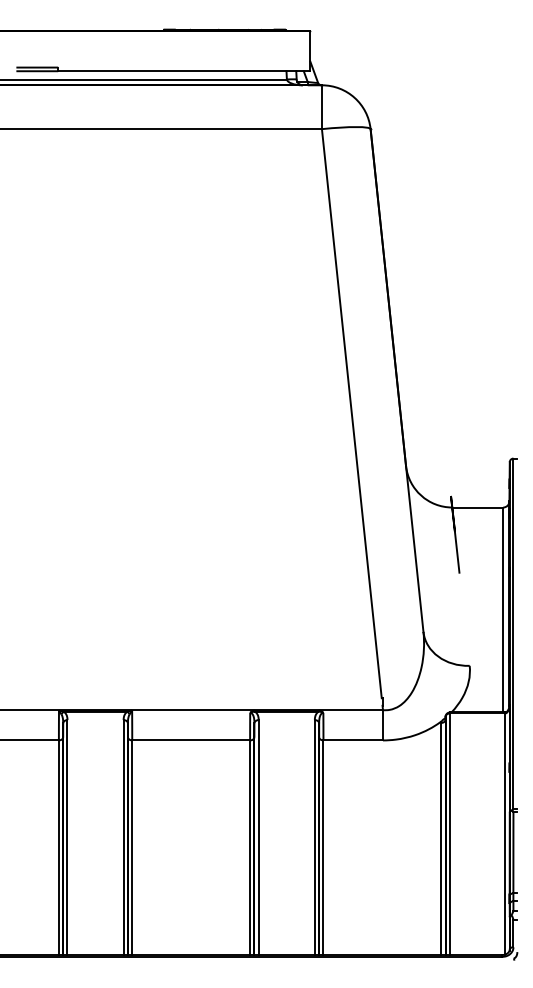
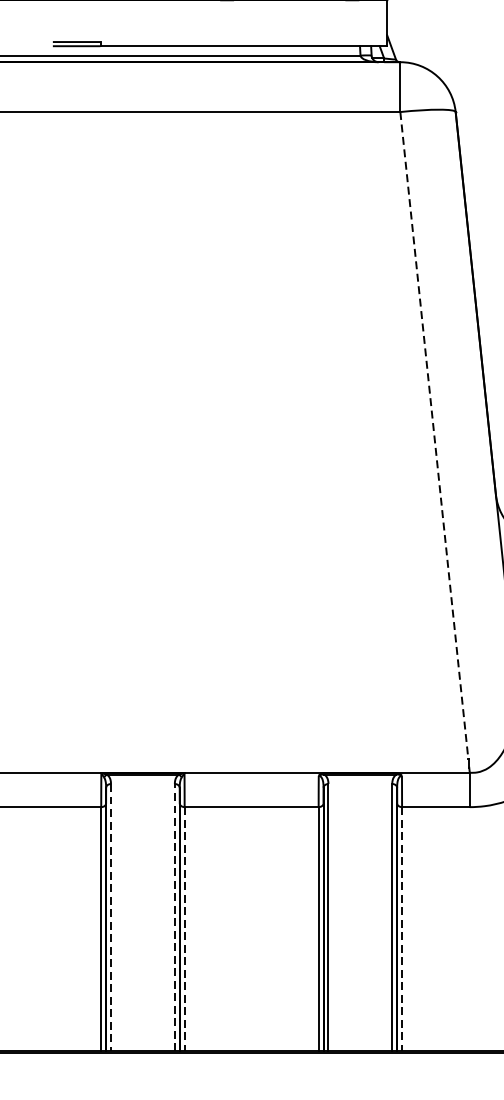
line: (351, 414) -> (433, 436), solid -> dashed
line: (123, 837) -> (174, 917), solid -> dashed
line: (67, 838) -> (111, 918), solid -> dashed
line: (132, 848) -> (184, 930), solid -> dashed
line: (323, 848) -> (402, 930), solid -> dashed

